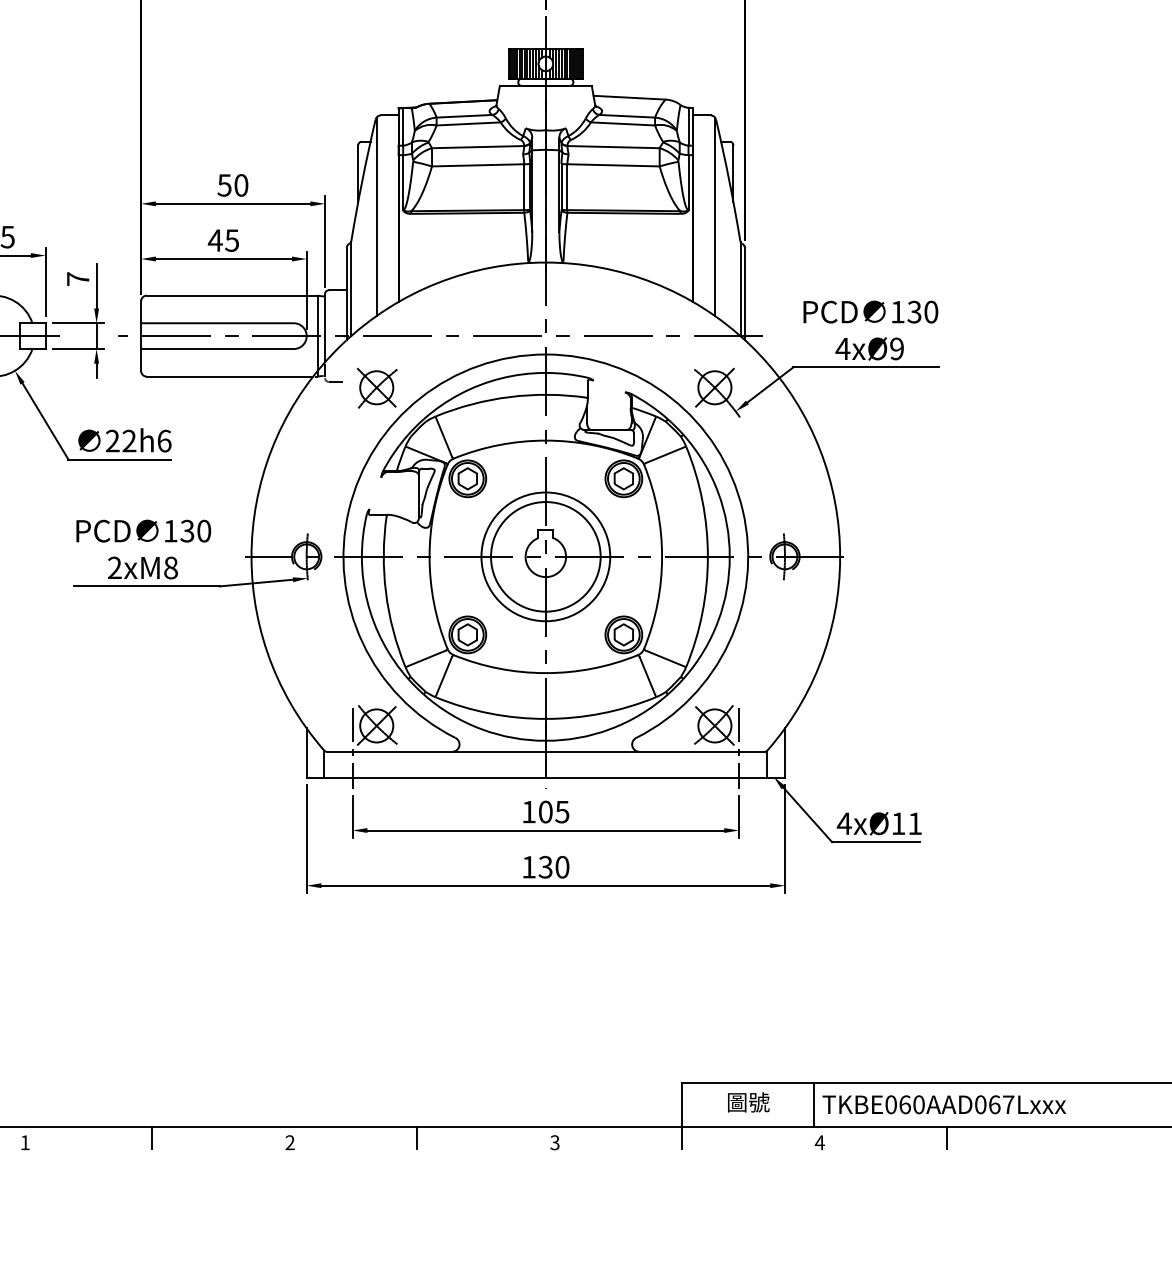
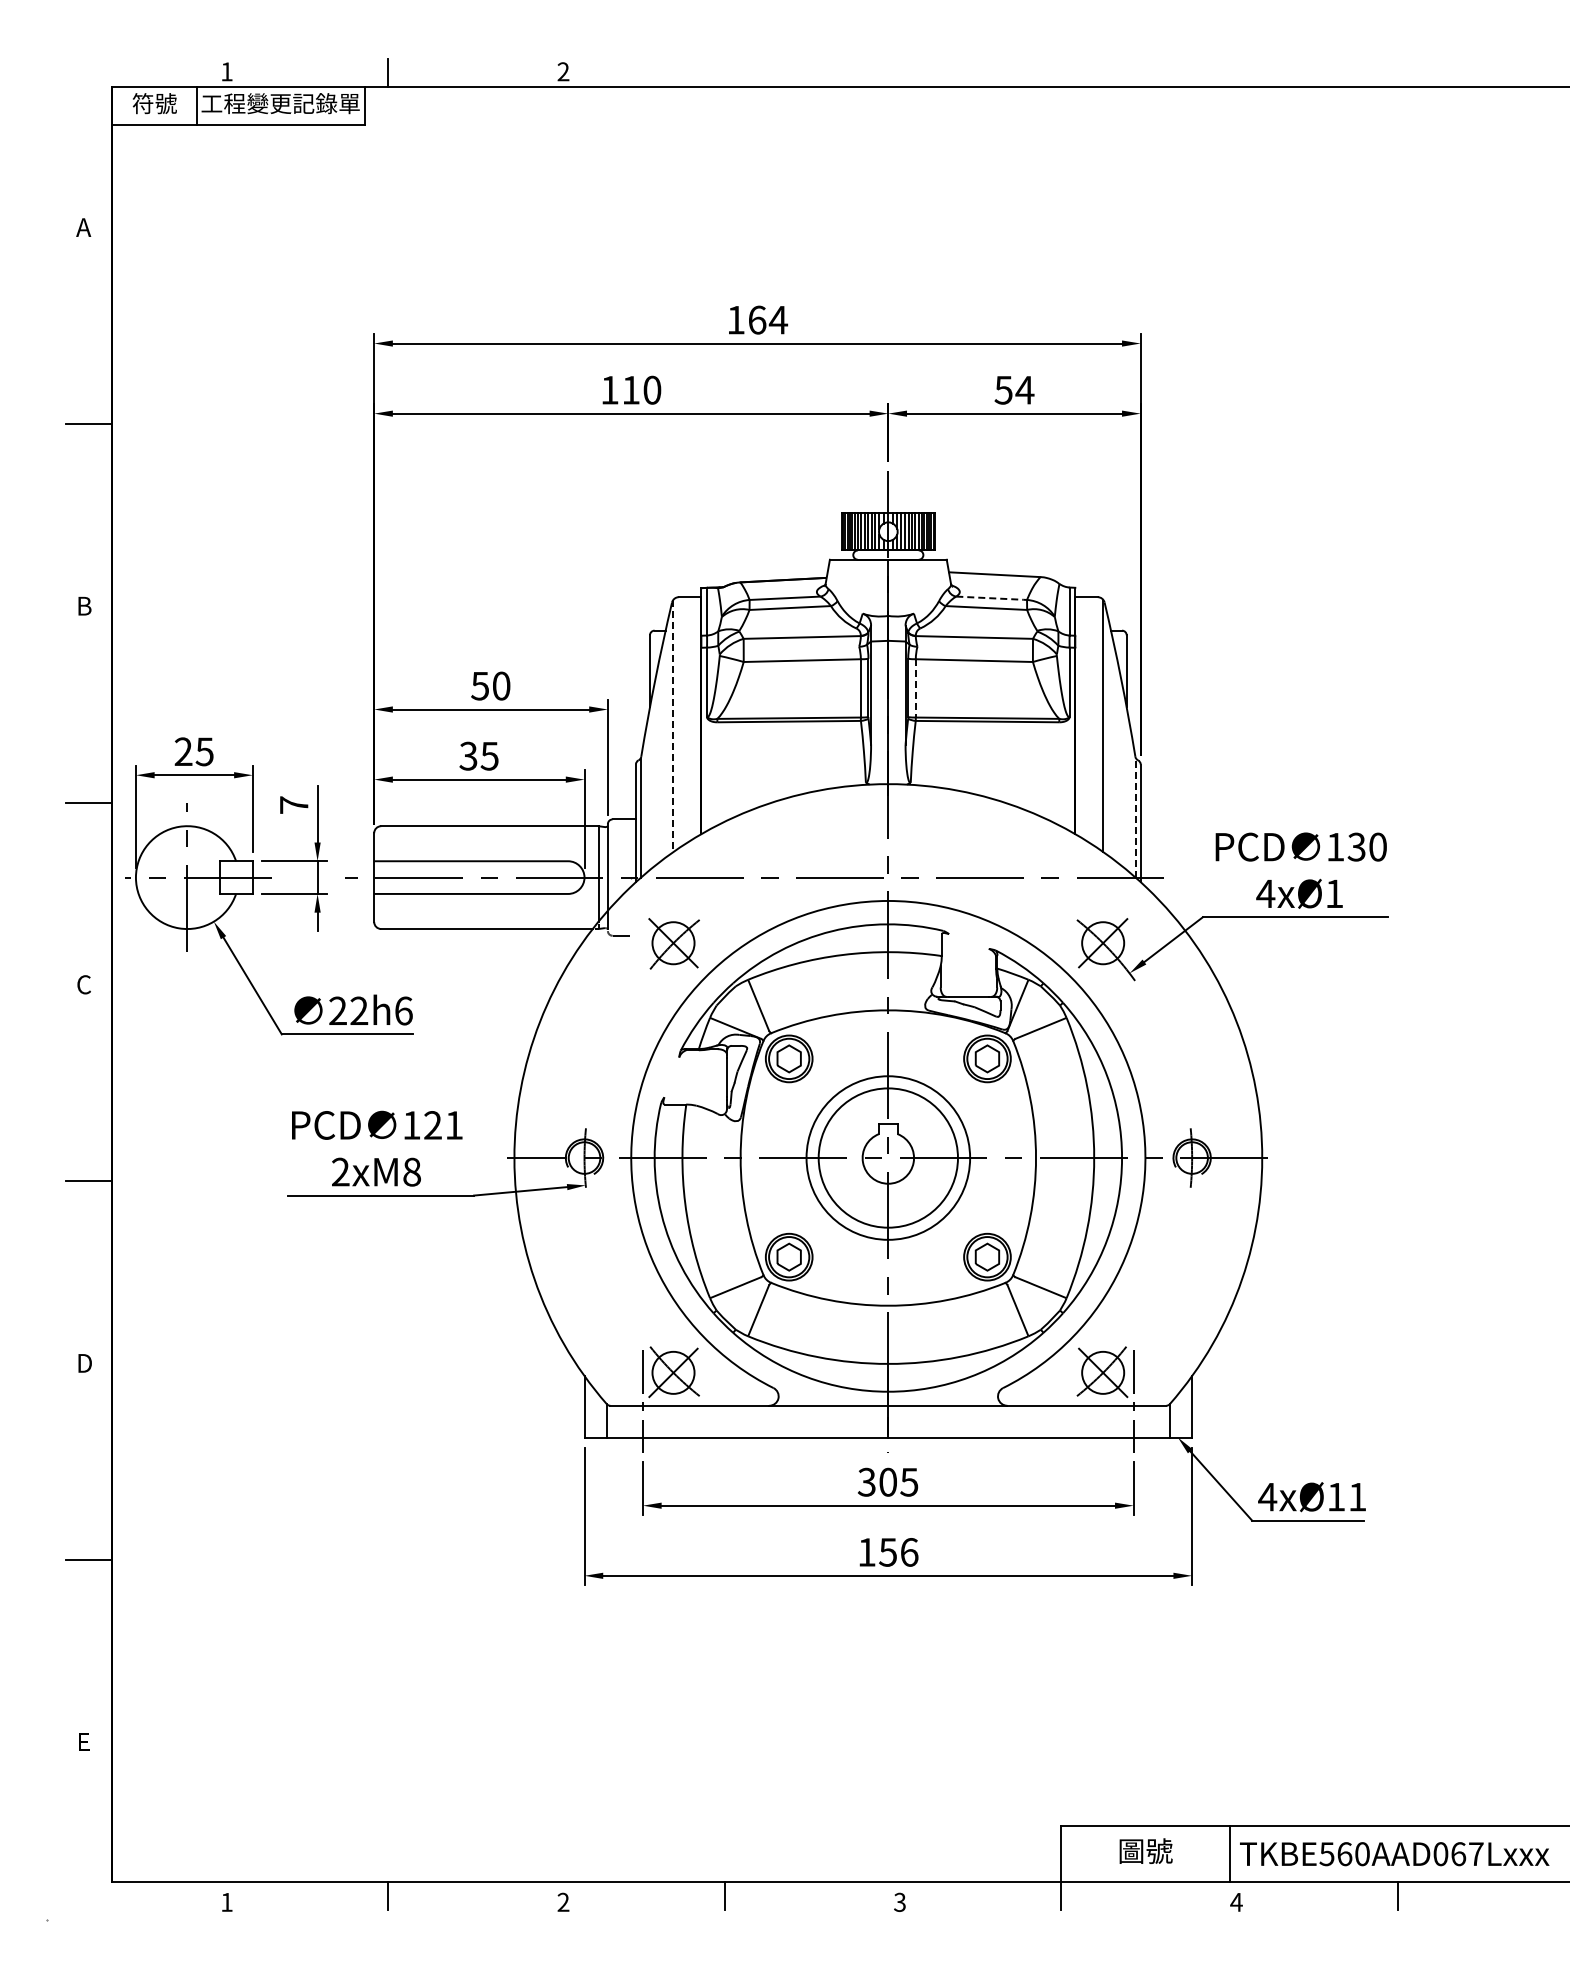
line: (627, 116) -> (992, 598), solid -> dashed
line: (567, 187) -> (915, 688), solid -> dashed
line: (376, 217) -> (673, 726), solid -> dashed
text: (215, 240) -> (468, 755), 45 -> 35
line: (741, 289) -> (1136, 818), solid -> dashed
text: (897, 348) -> (1334, 893), 4xØ9 -> 4xØ1
text: (195, 531) -> (443, 1125), 130 -> 121
text: (528, 811) -> (866, 1481), 105 -> 305
text: (553, 867) -> (898, 1552), 130 -> 156
text: (890, 1105) -> (1326, 1854), TKBE060AAD067Lxxx -> TKBE560AAD067Lxxx

